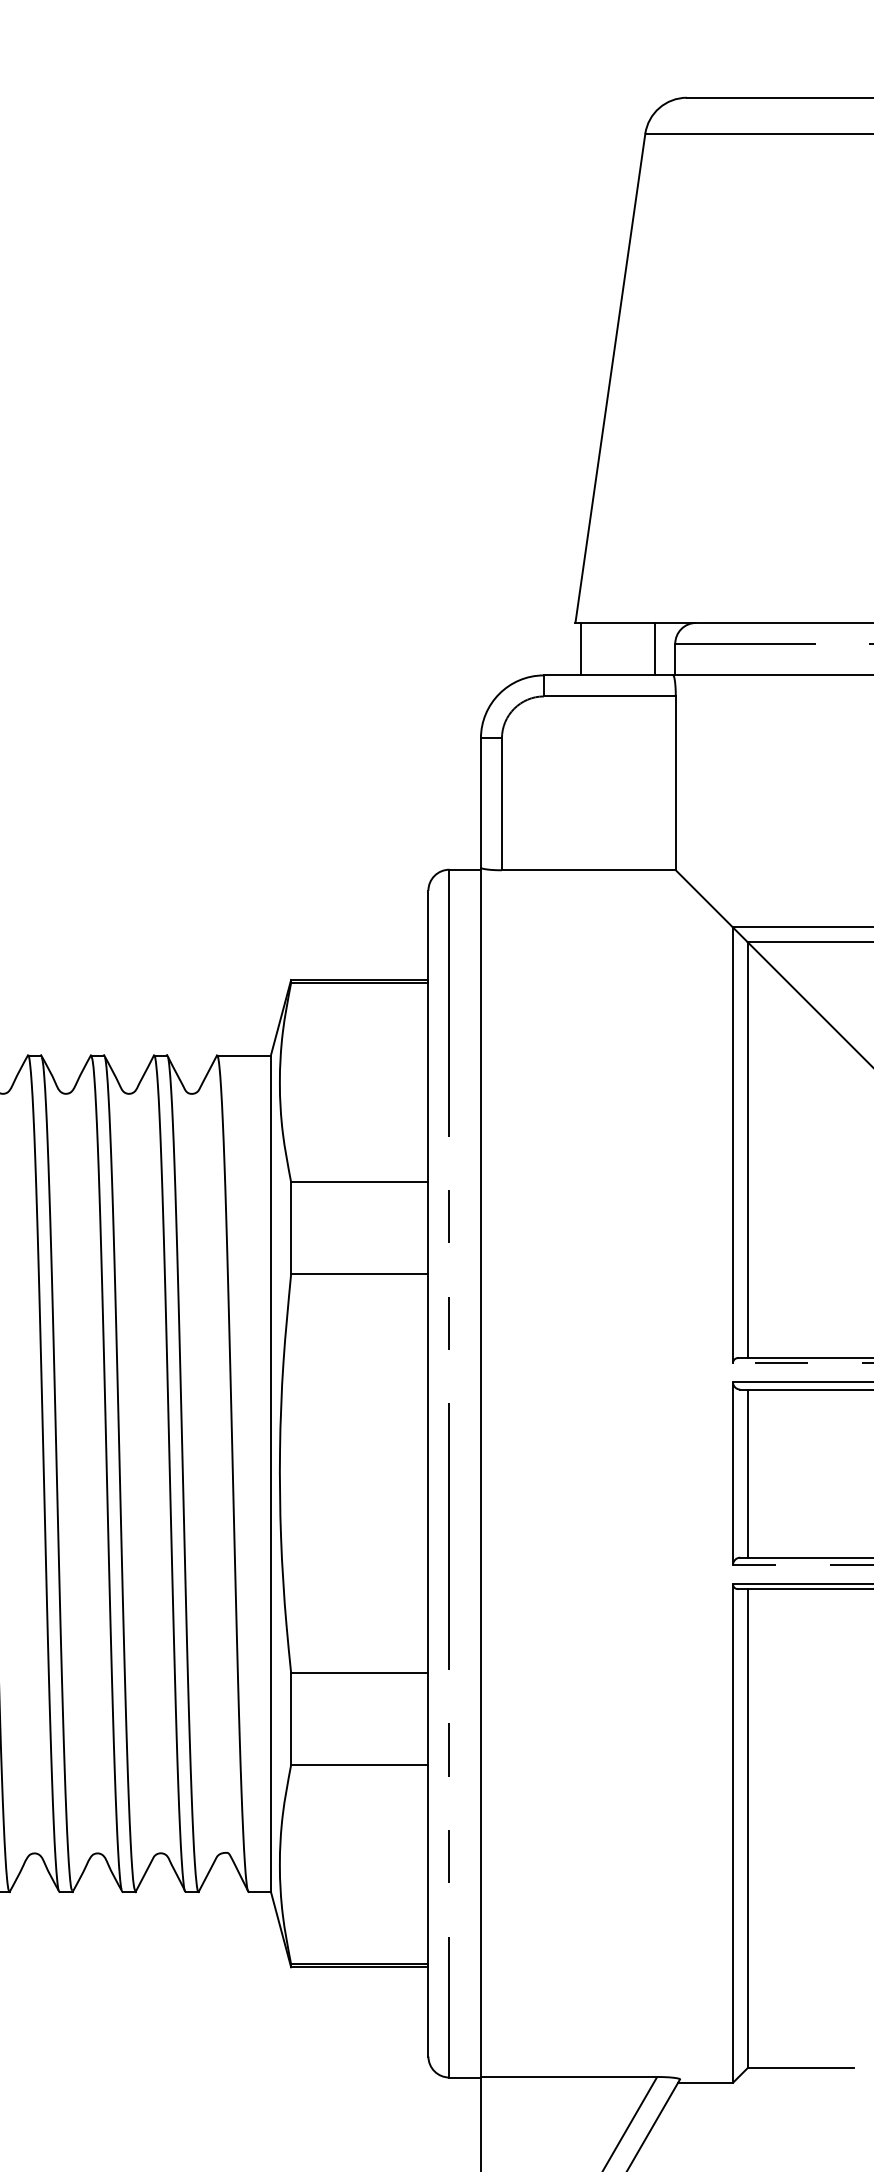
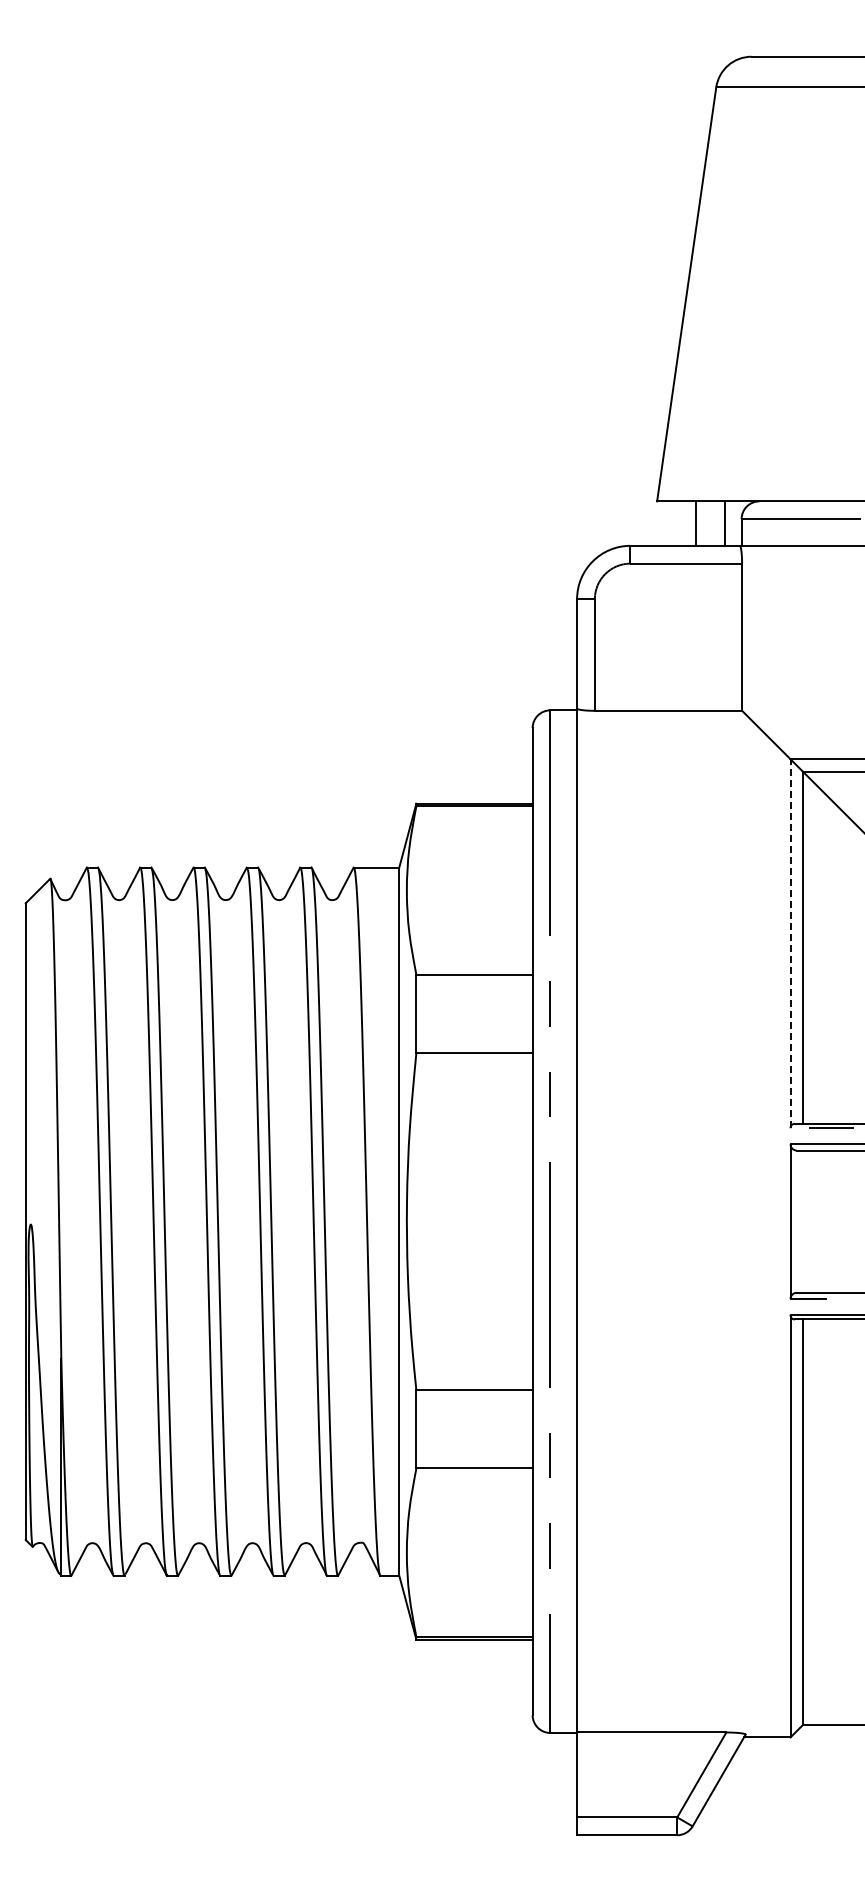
line: (580, 649) -> (695, 523), moved
line: (732, 1145) -> (790, 943), solid -> dashed
line: (747, 1473) -> (802, 1221), removed

